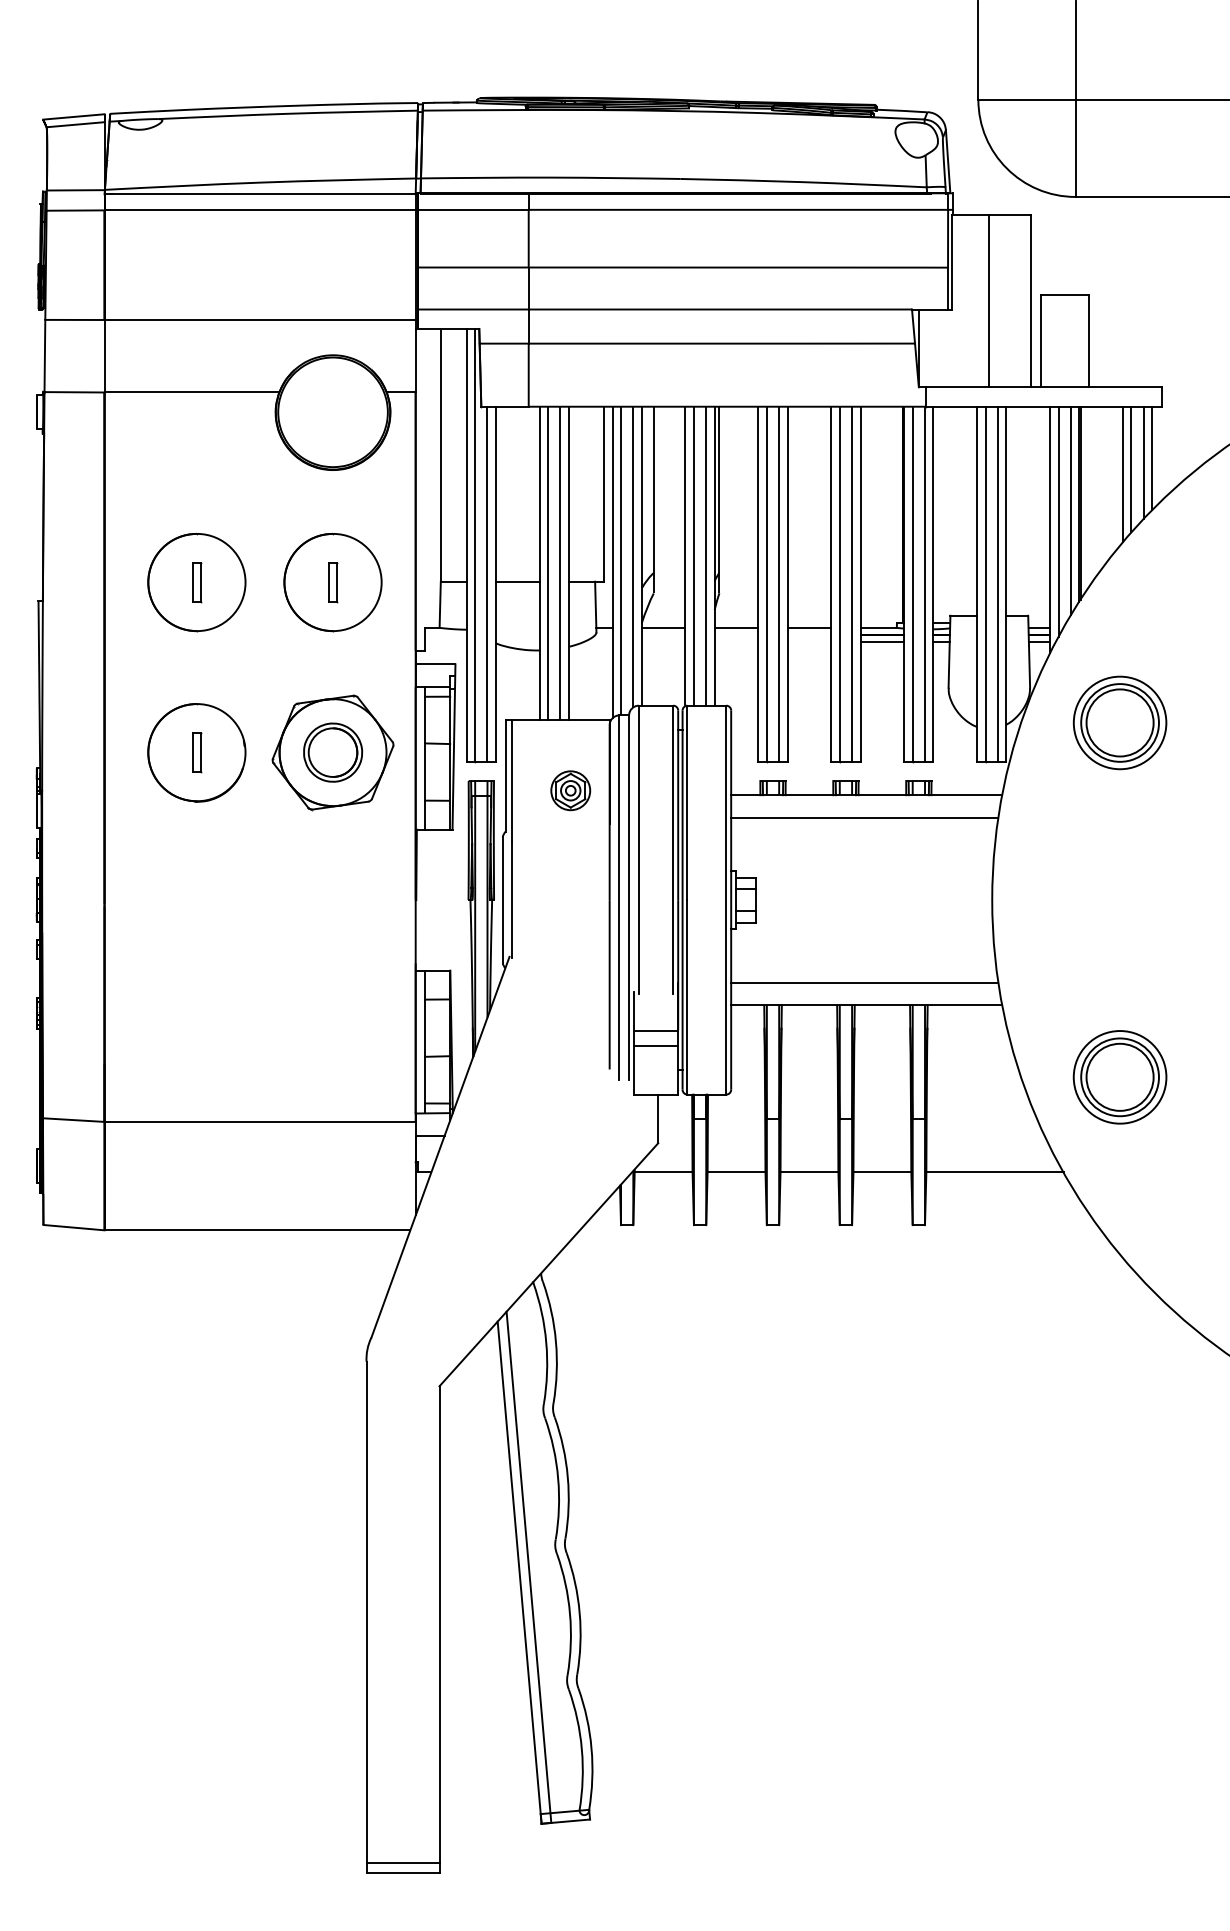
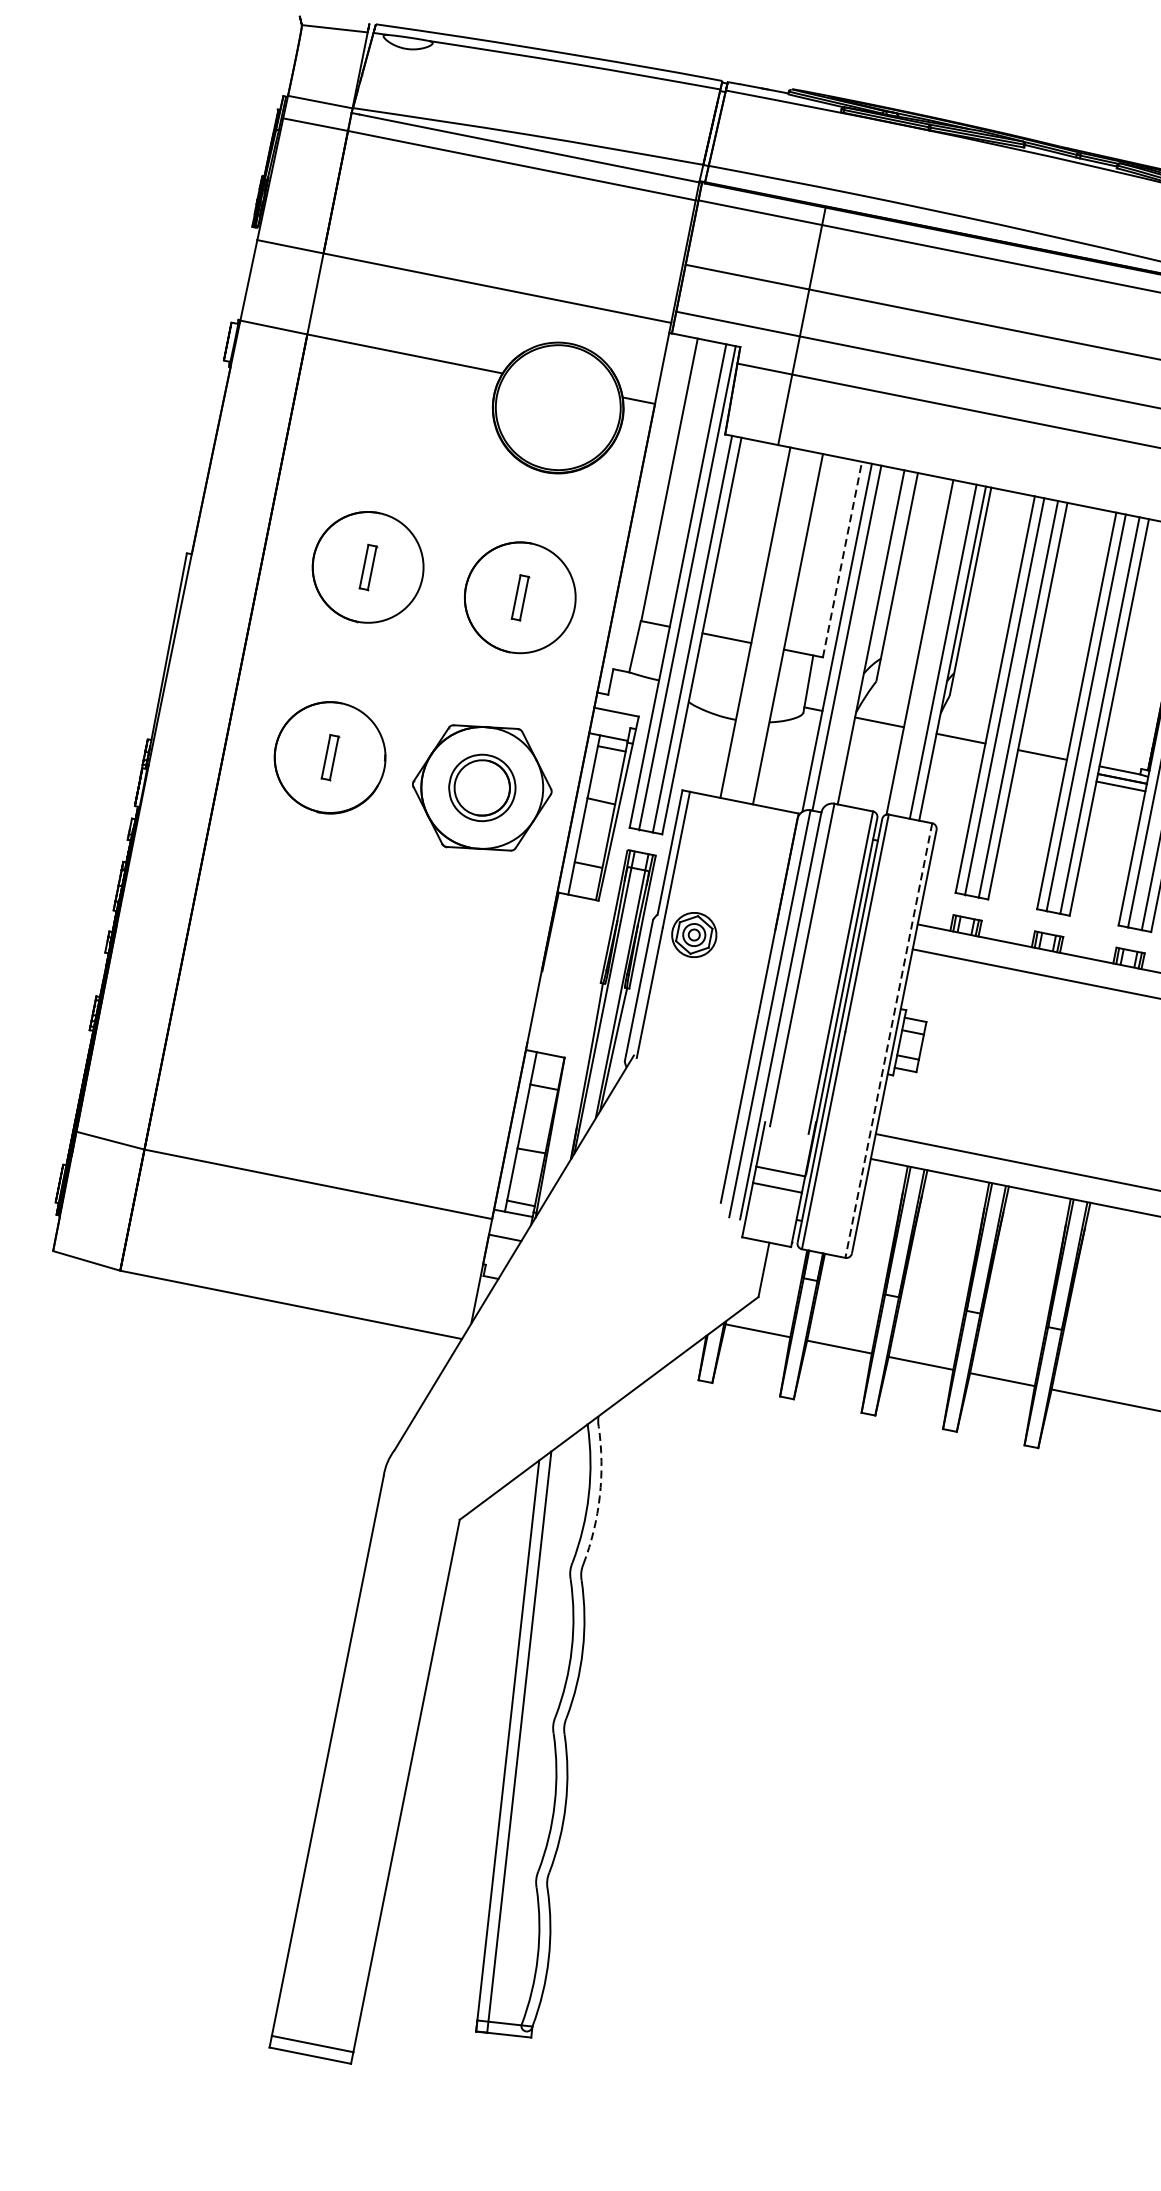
line: (73, 116) -> (334, 19), removed
line: (603, 494) -> (842, 559), solid -> dashed
line: (693, 555) -> (929, 648), removed
line: (633, 556) -> (861, 635), removed
line: (548, 563) -> (765, 624), removed
line: (560, 563) -> (778, 627), removed
part: (570, 790) -> (694, 934), moved
line: (726, 900) -> (888, 1041), solid -> dashed
arc: (555, 1341) -> (599, 1495), solid -> dashed

